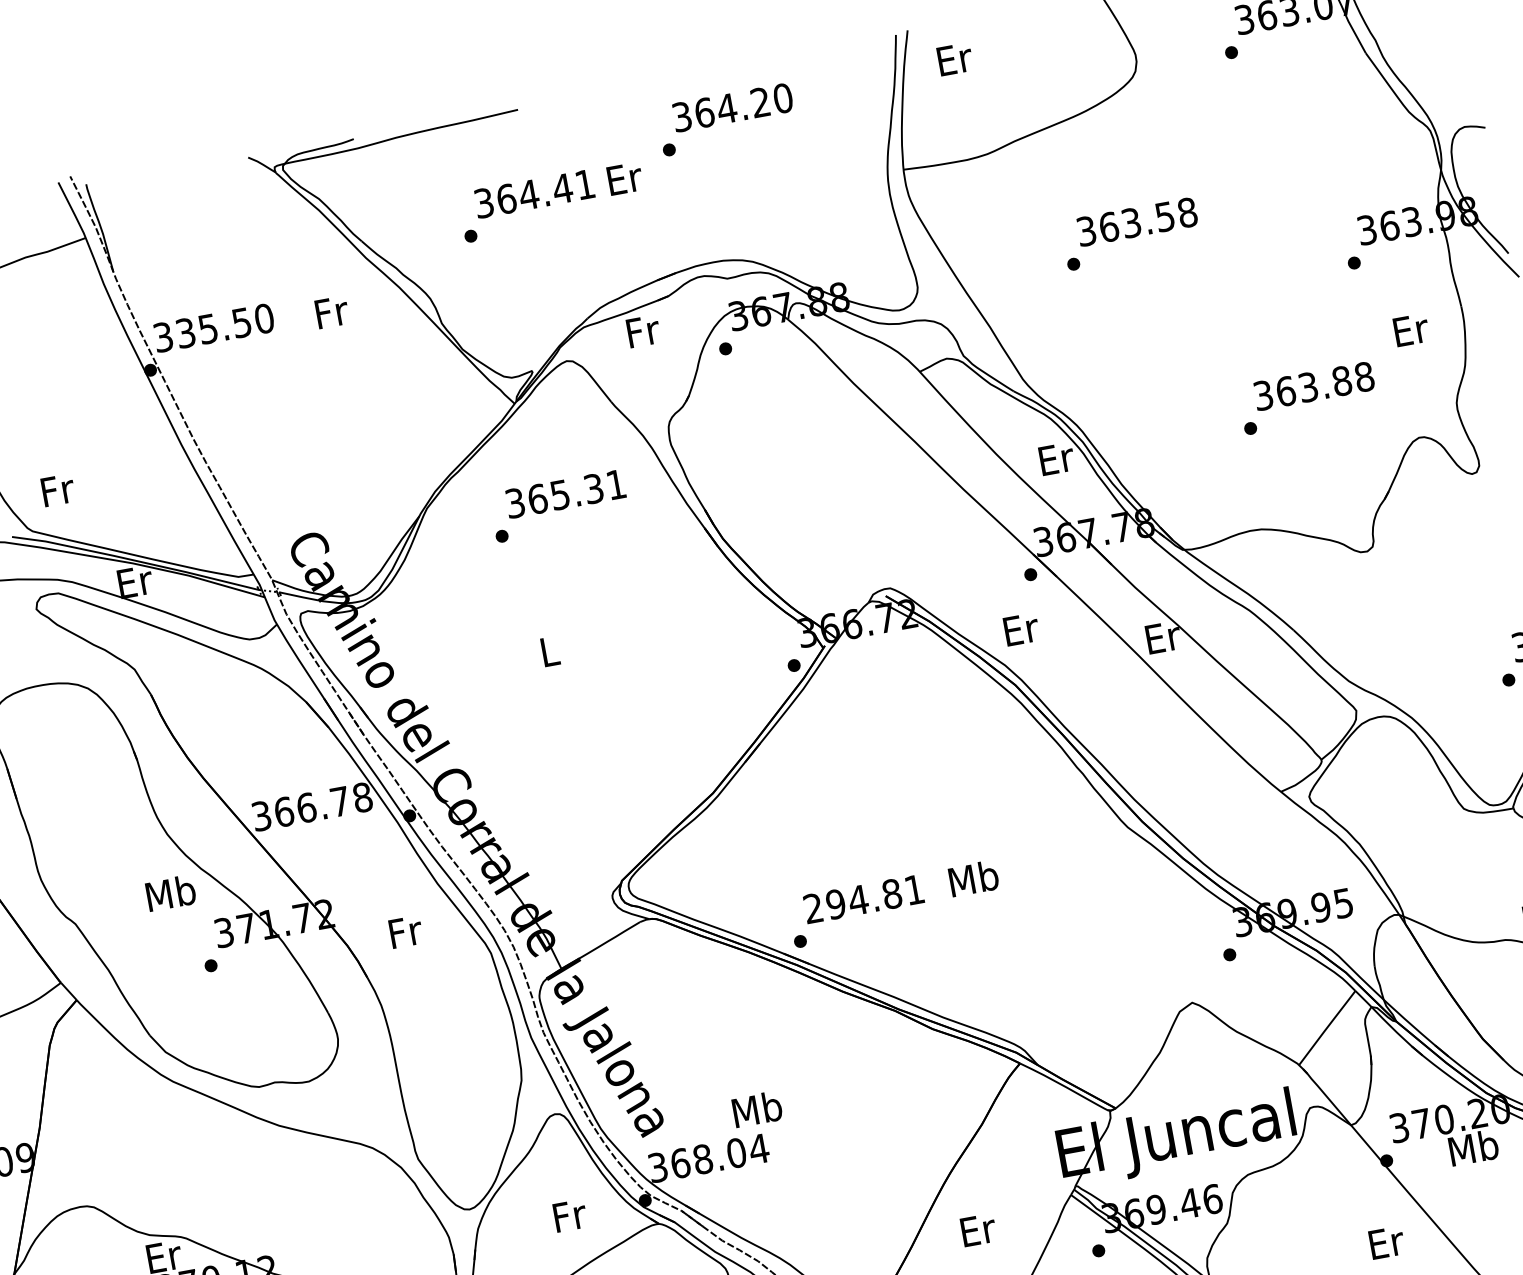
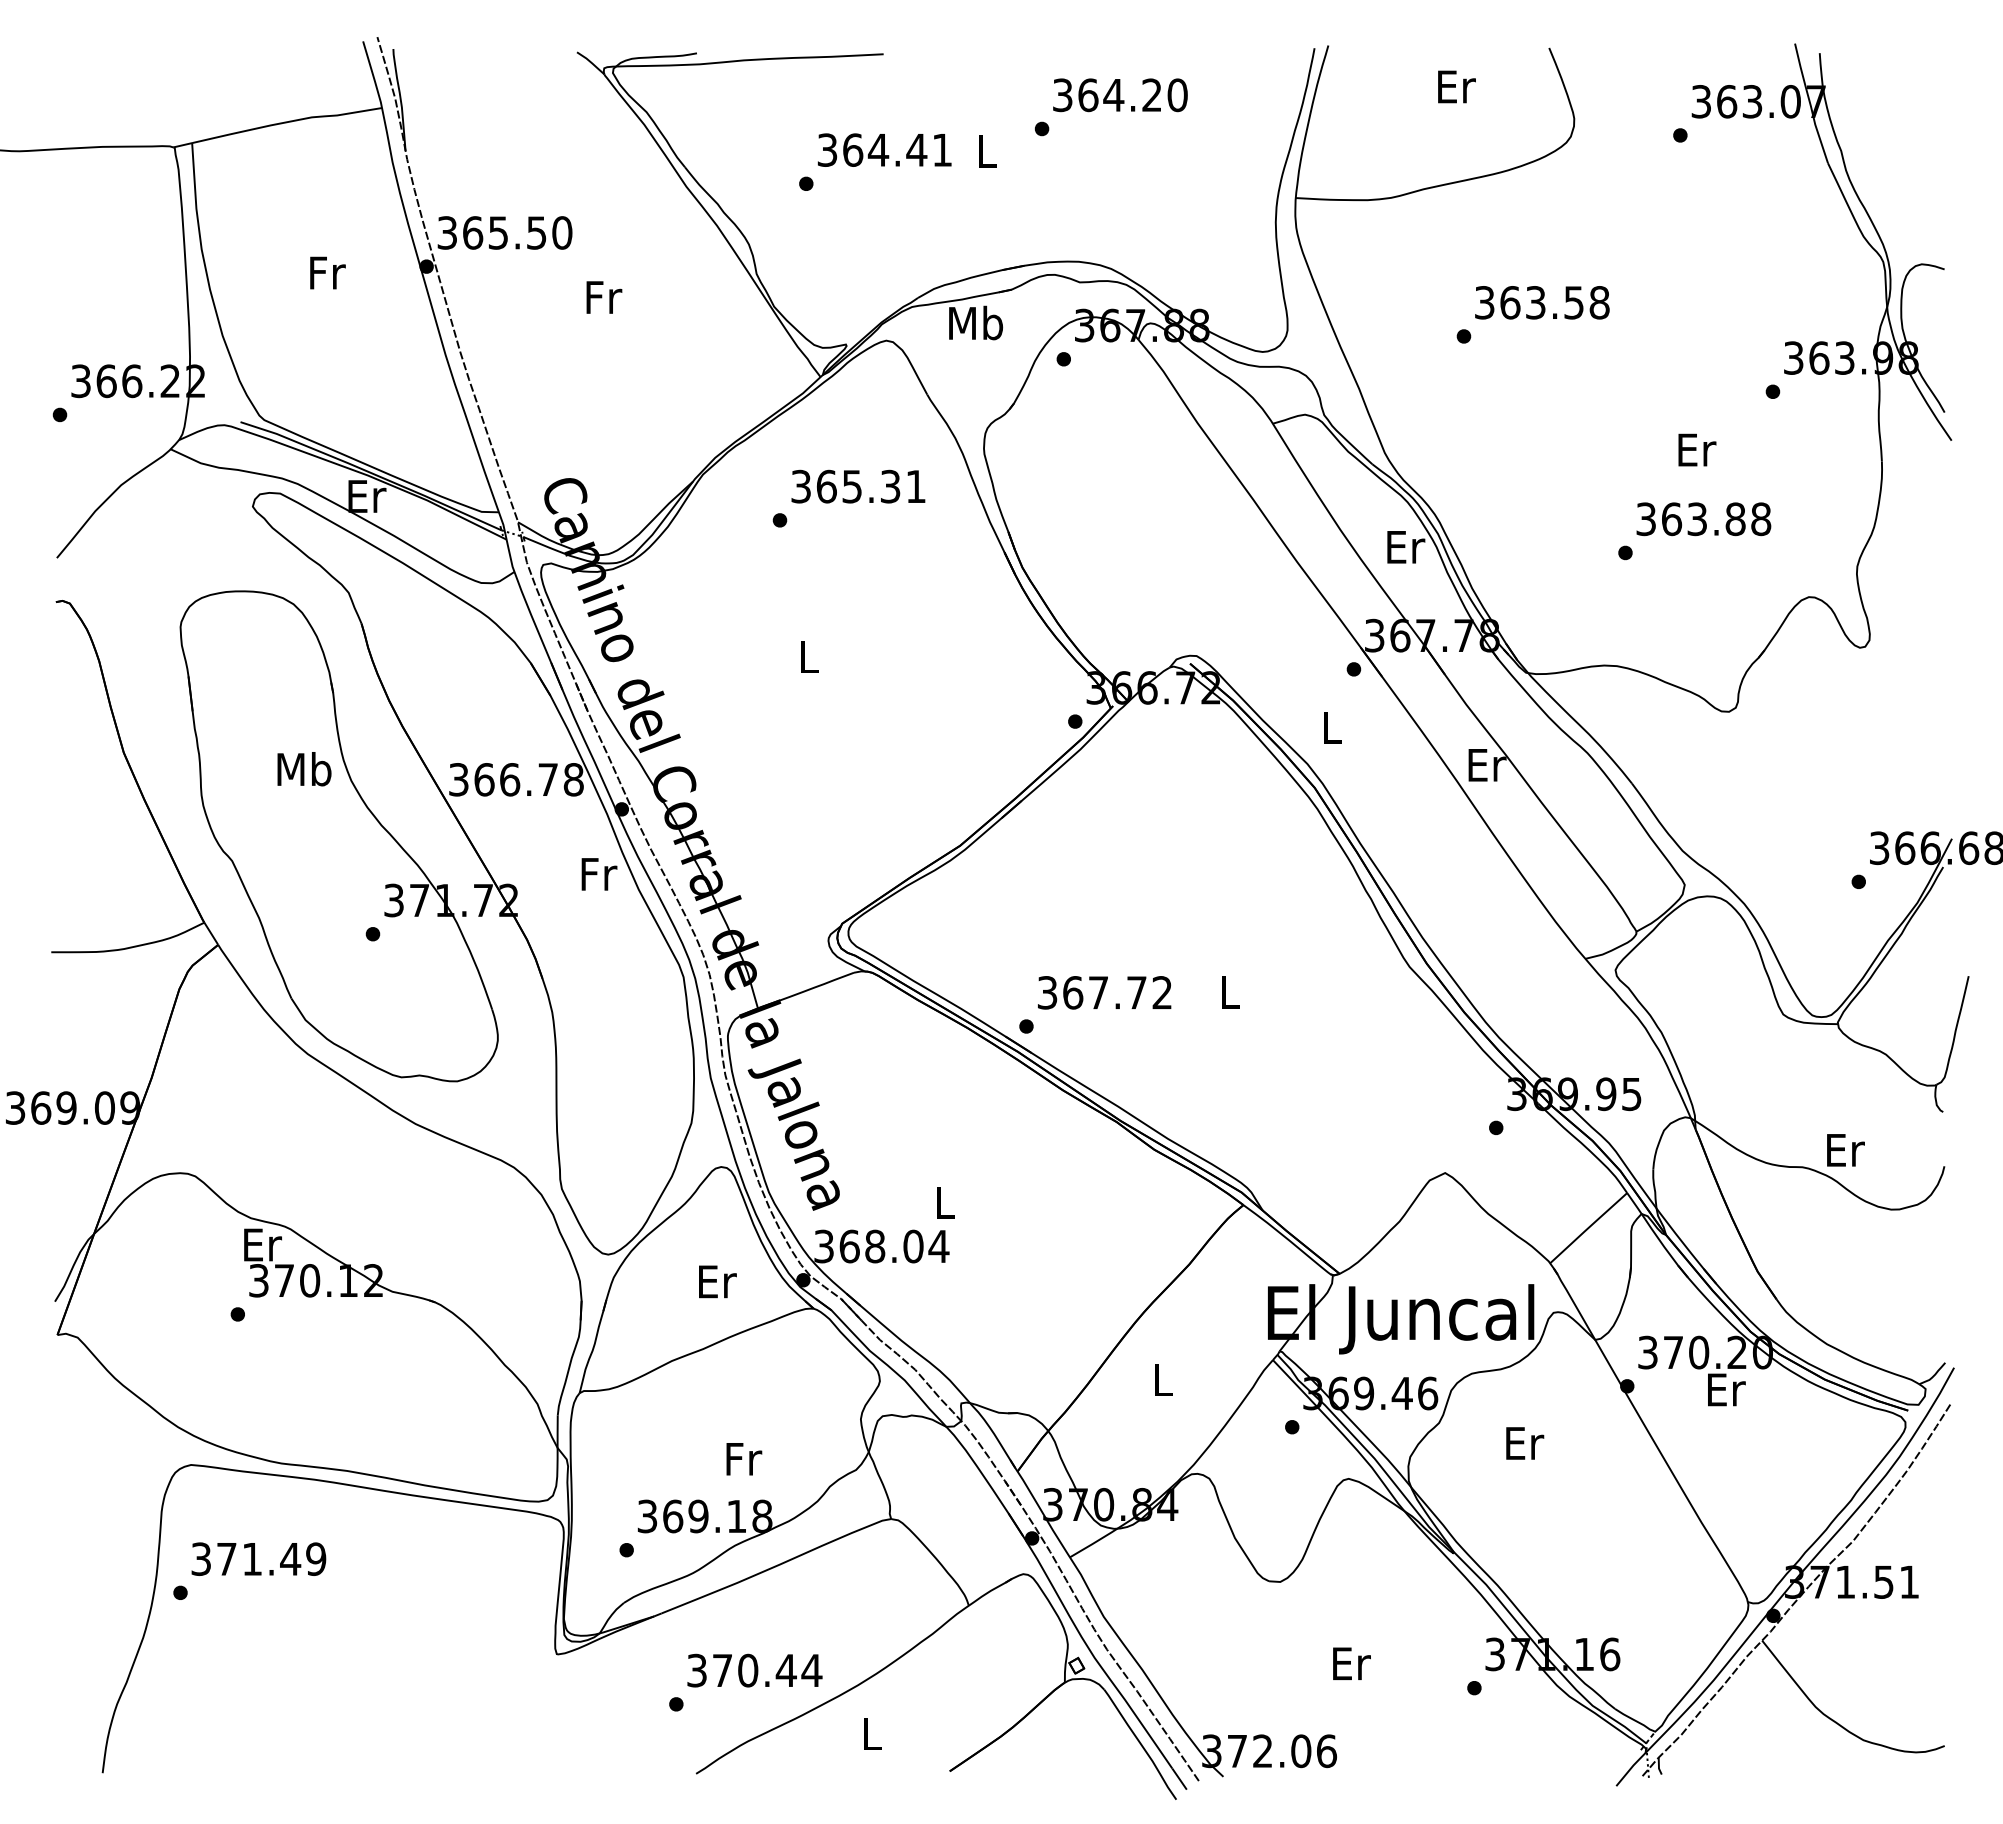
text: (954, 58) -> (1456, 86), moved
text: (625, 178) -> (987, 151), Er -> L
text: (332, 312) -> (604, 297), moved
text: (1411, 329) -> (1697, 449), moved
text: (642, 330) -> (976, 322), Fr -> Mb
text: (186, 332) -> (473, 232), 335.50 -> 365.50
text: (57, 489) -> (327, 272), moved
text: (1021, 629) -> (1332, 727), Er -> L
text: (973, 878) -> (1229, 992), Mb -> L
text: (171, 893) -> (304, 769), moved
text: (863, 898) -> (1104, 992), 294.81 -> 367.72
text: (406, 932) -> (599, 874), moved
text: (757, 1109) -> (945, 1202), Mb -> L
text: (1473, 1147) -> (1725, 1389), Mb -> Er
text: (570, 1215) -> (717, 1281), Fr -> Er
text: (978, 1229) -> (1164, 1379), Er -> L
text: (1387, 1242) -> (1525, 1443), moved

